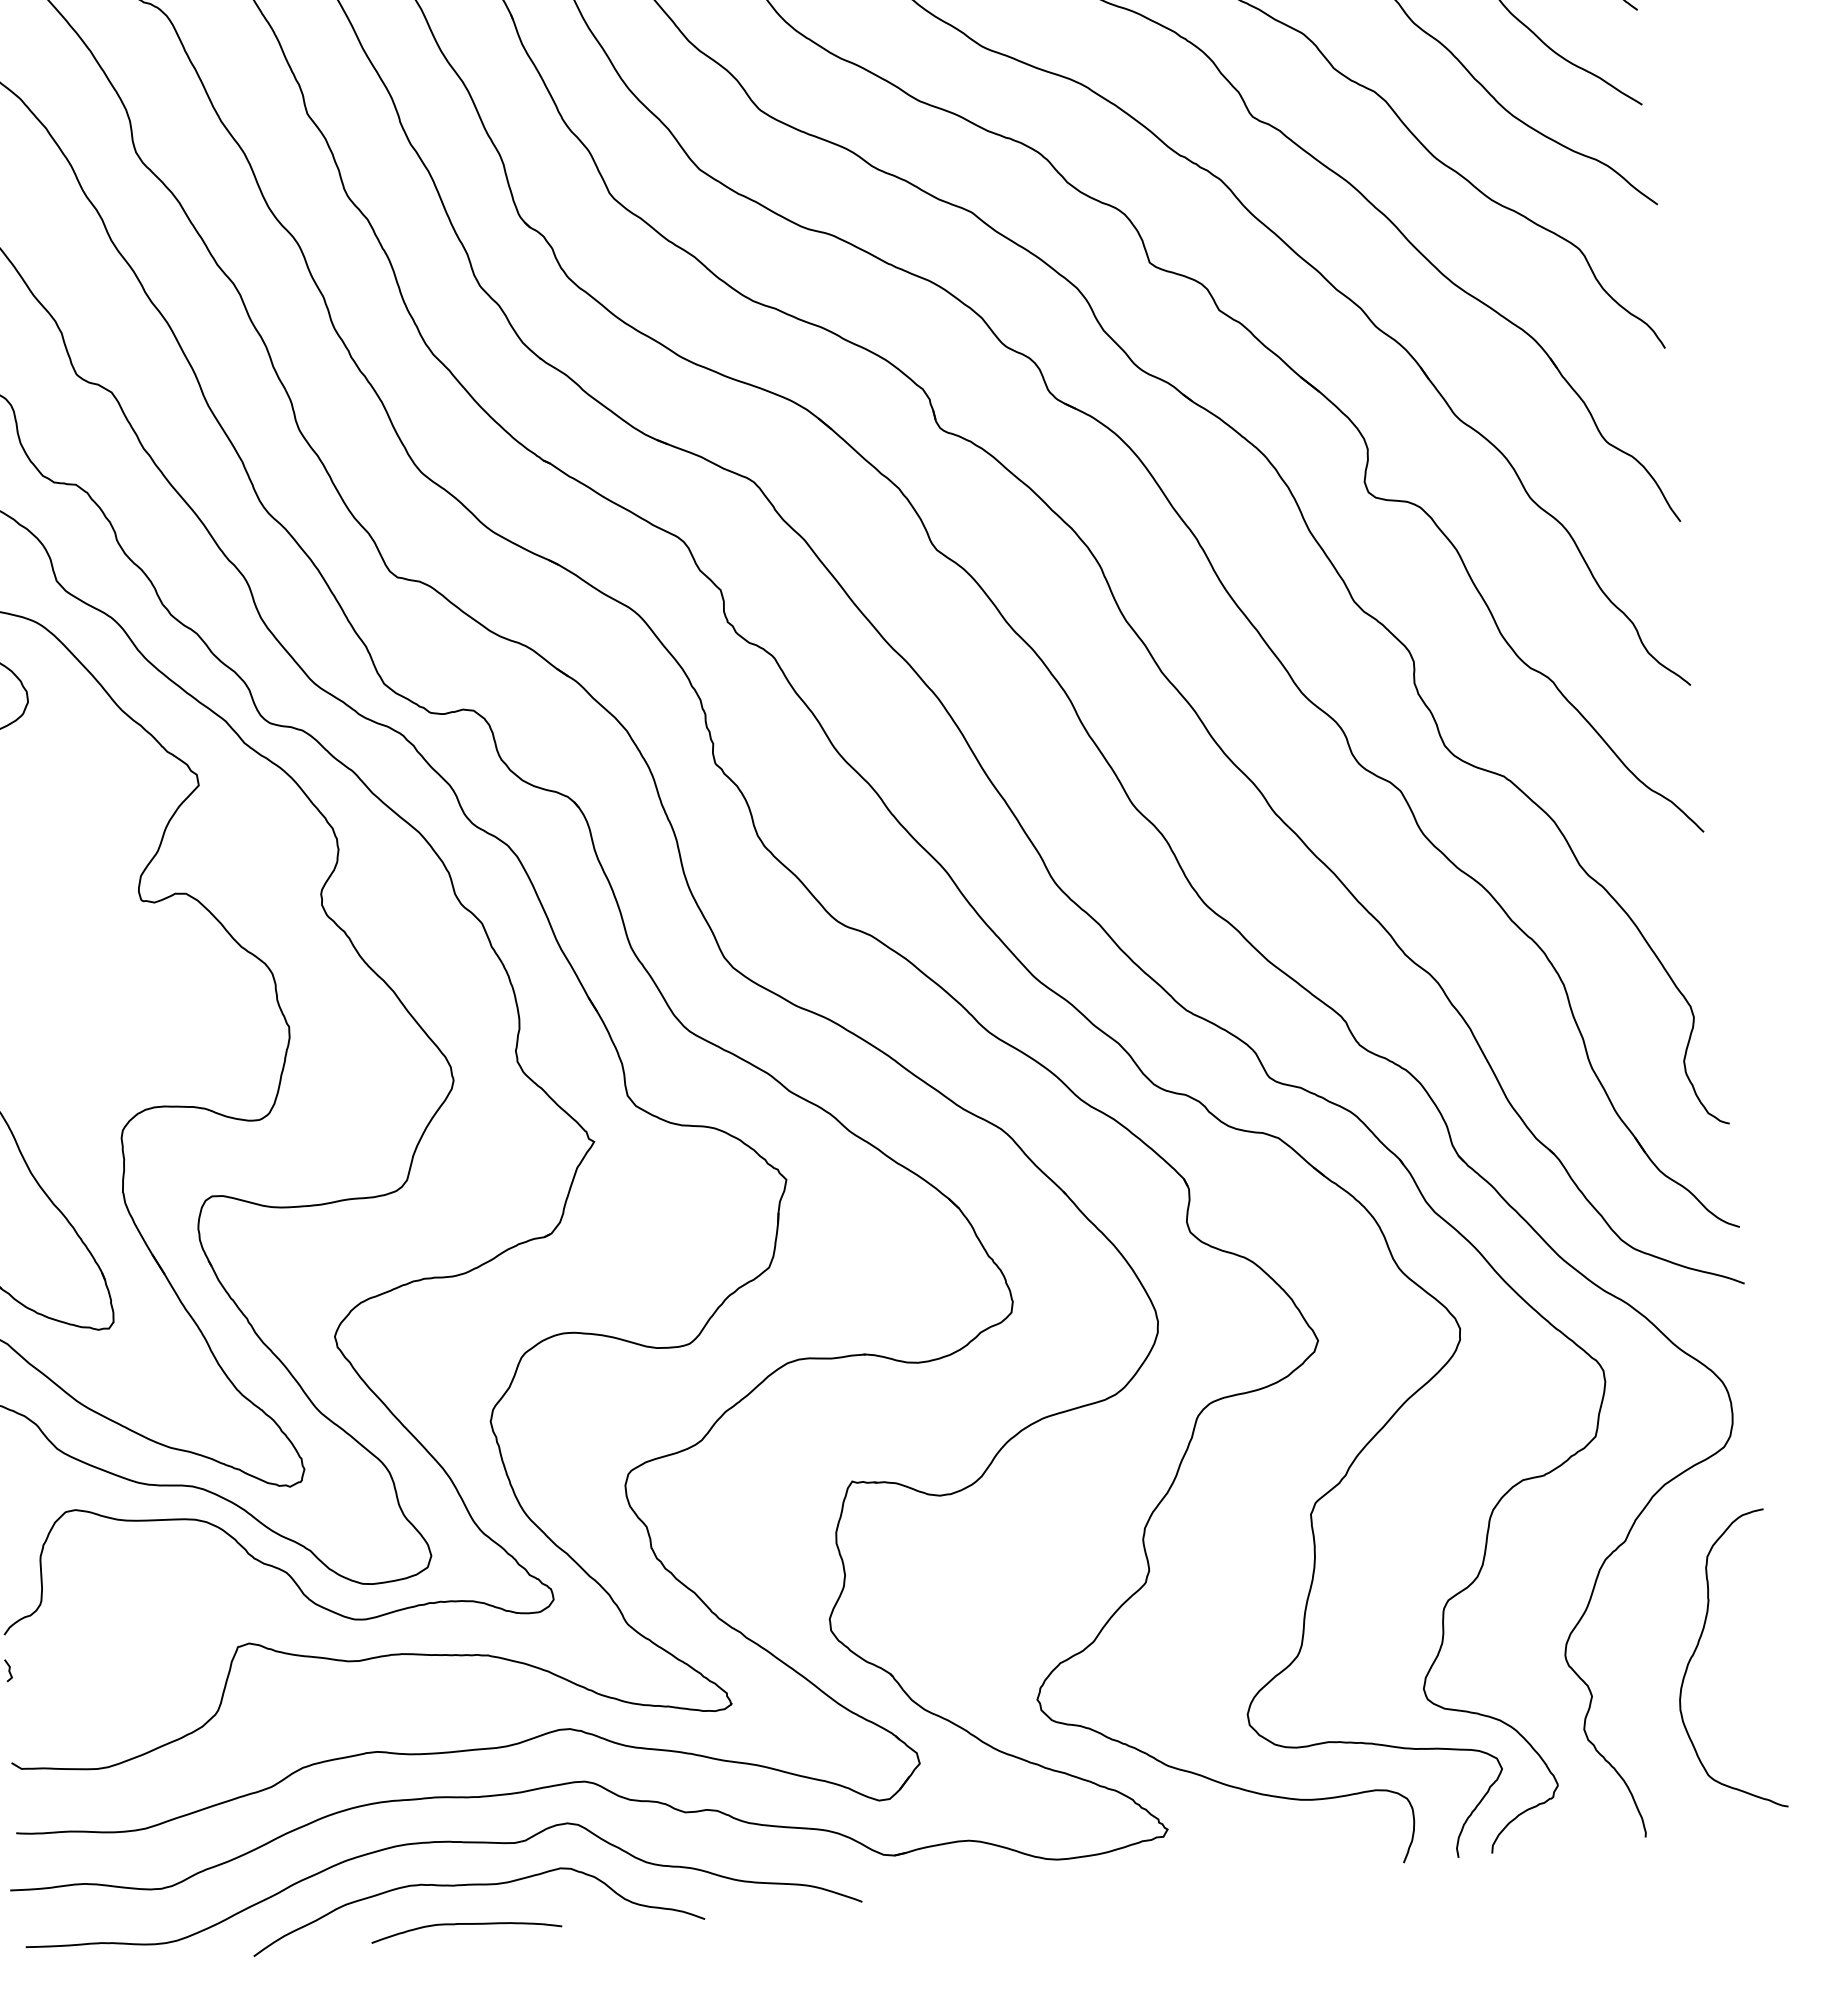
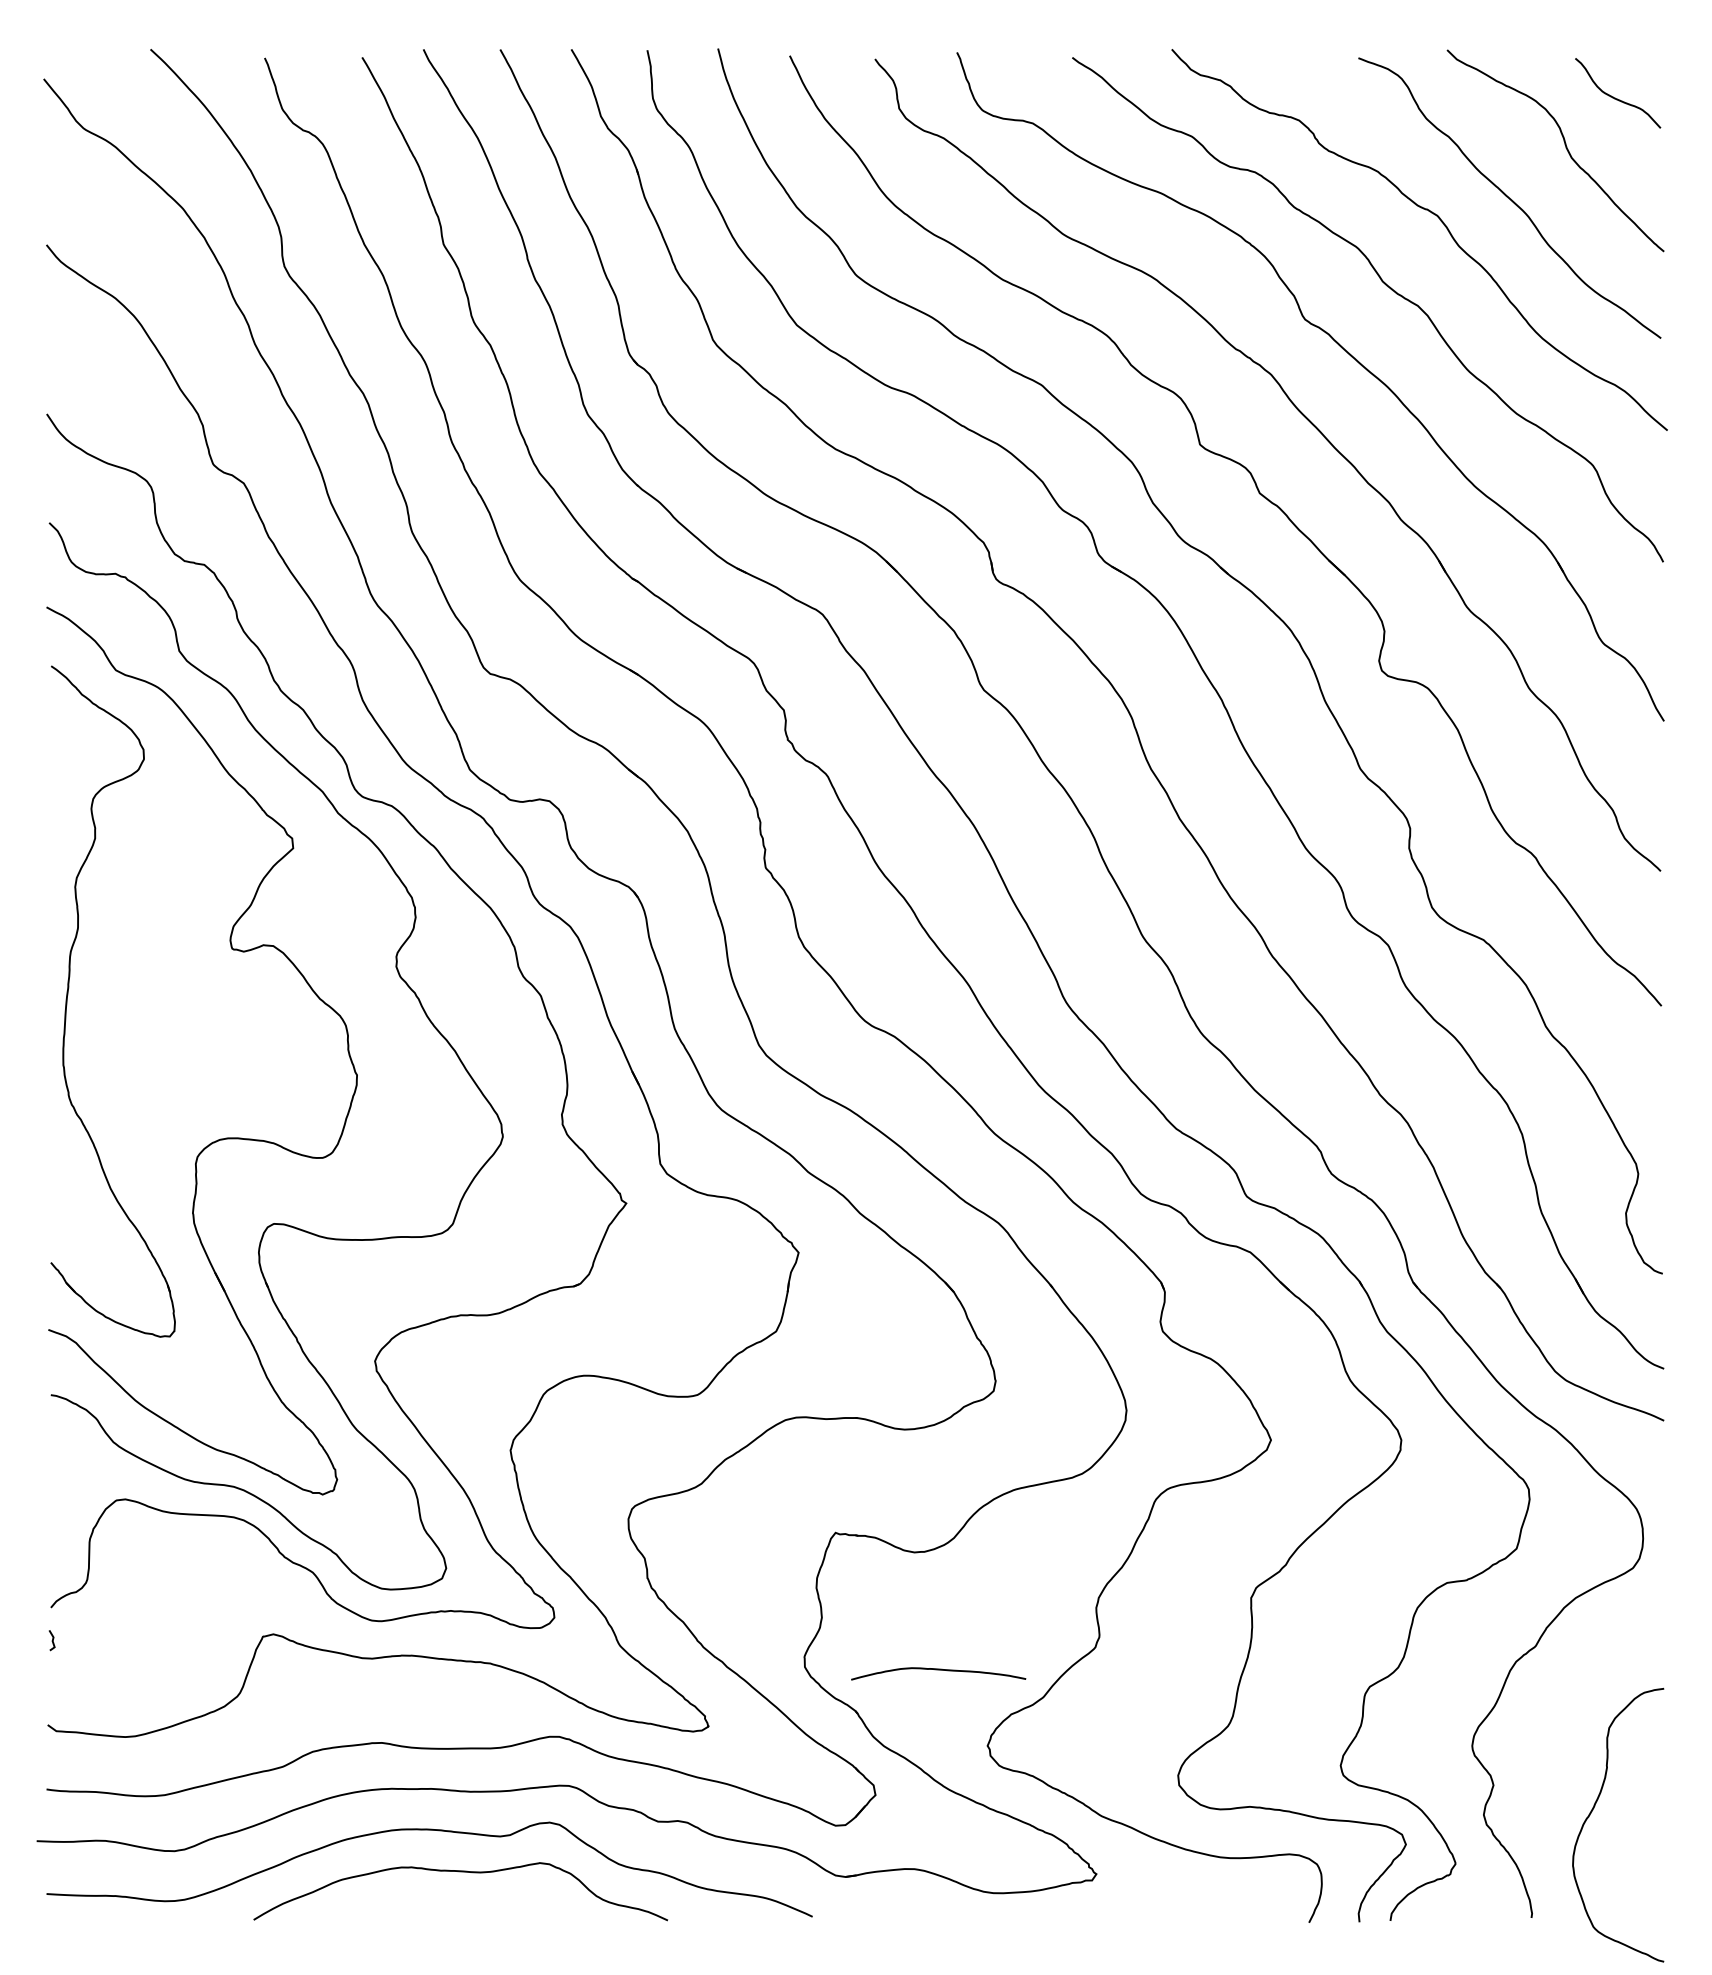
curve: (1697, 1648) -> (1593, 1810), moved
curve: (465, 1925) -> (938, 1670), moved

